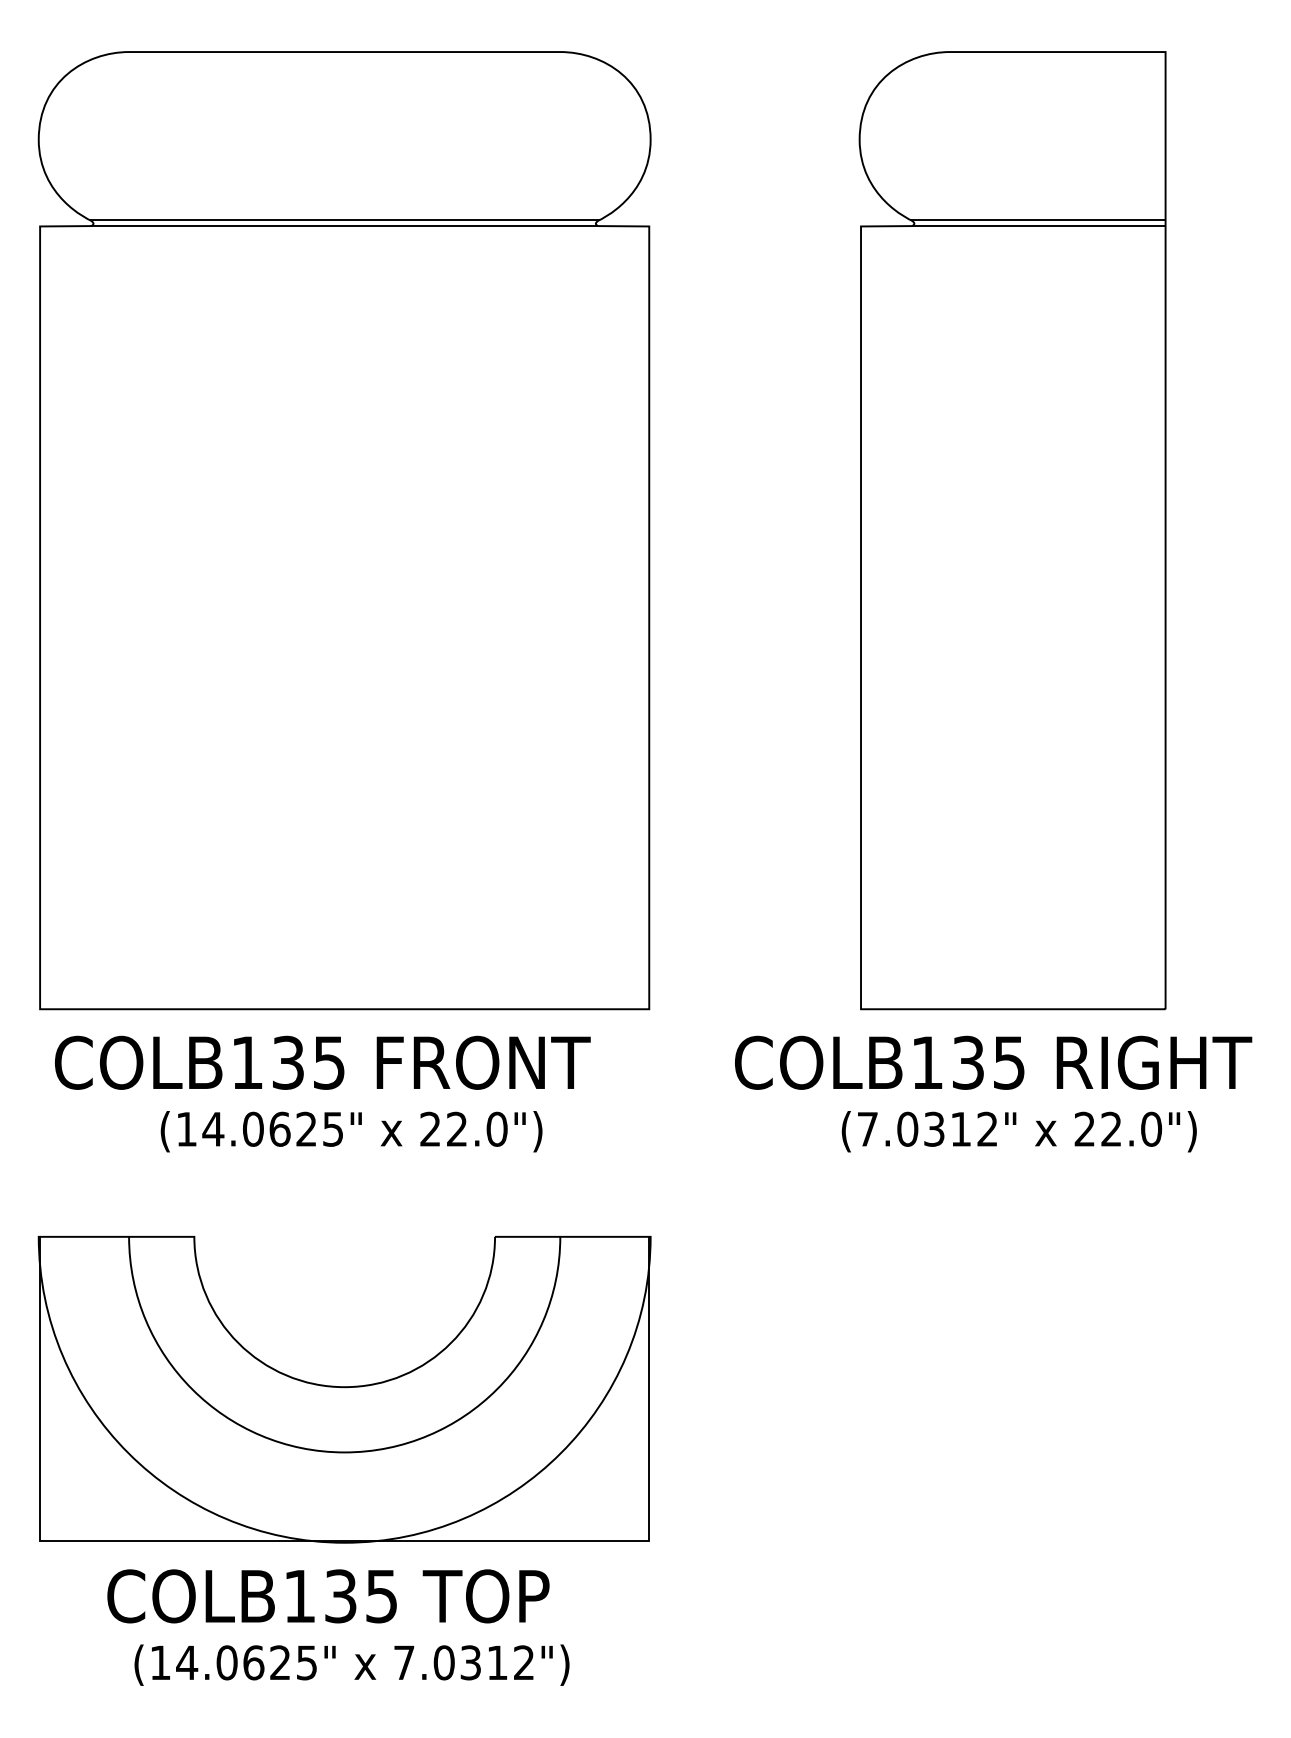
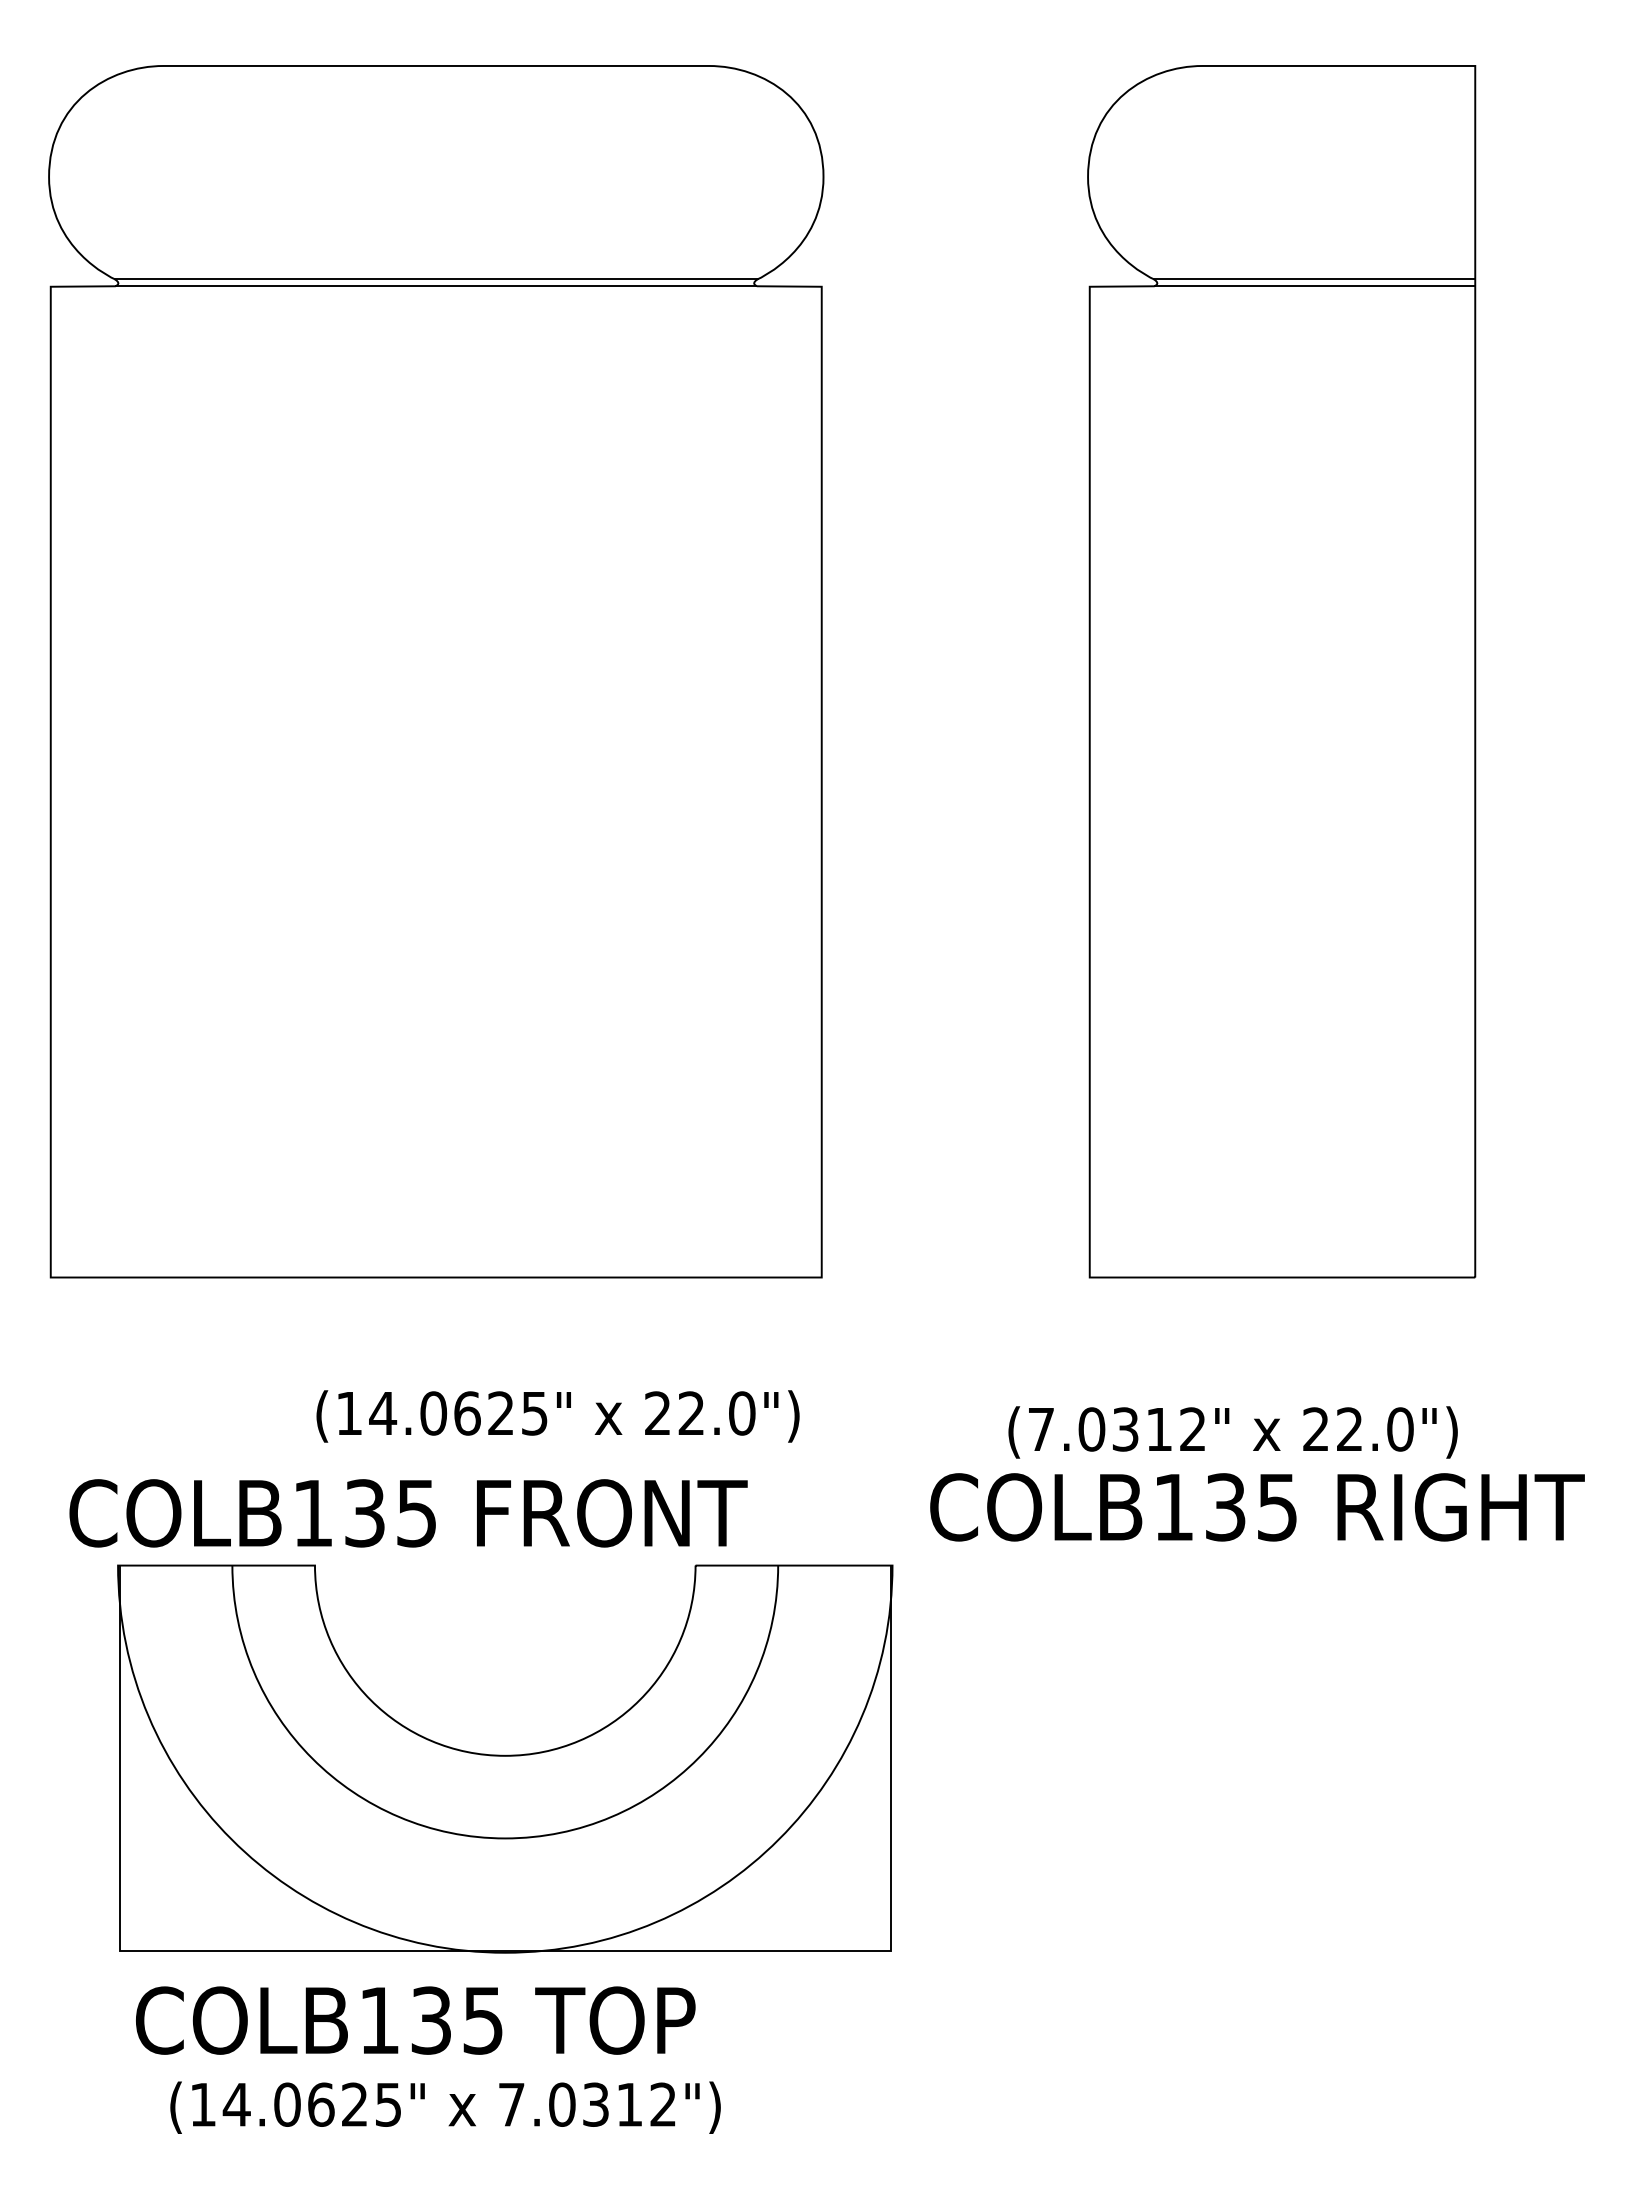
text: (322, 1062) -> (408, 1513), moved
text: (993, 1062) -> (1257, 1507), moved
text: (351, 1131) -> (557, 1416), moved
text: (1018, 1131) -> (1232, 1432), moved
part: (344, 1389) -> (505, 1758), moved

